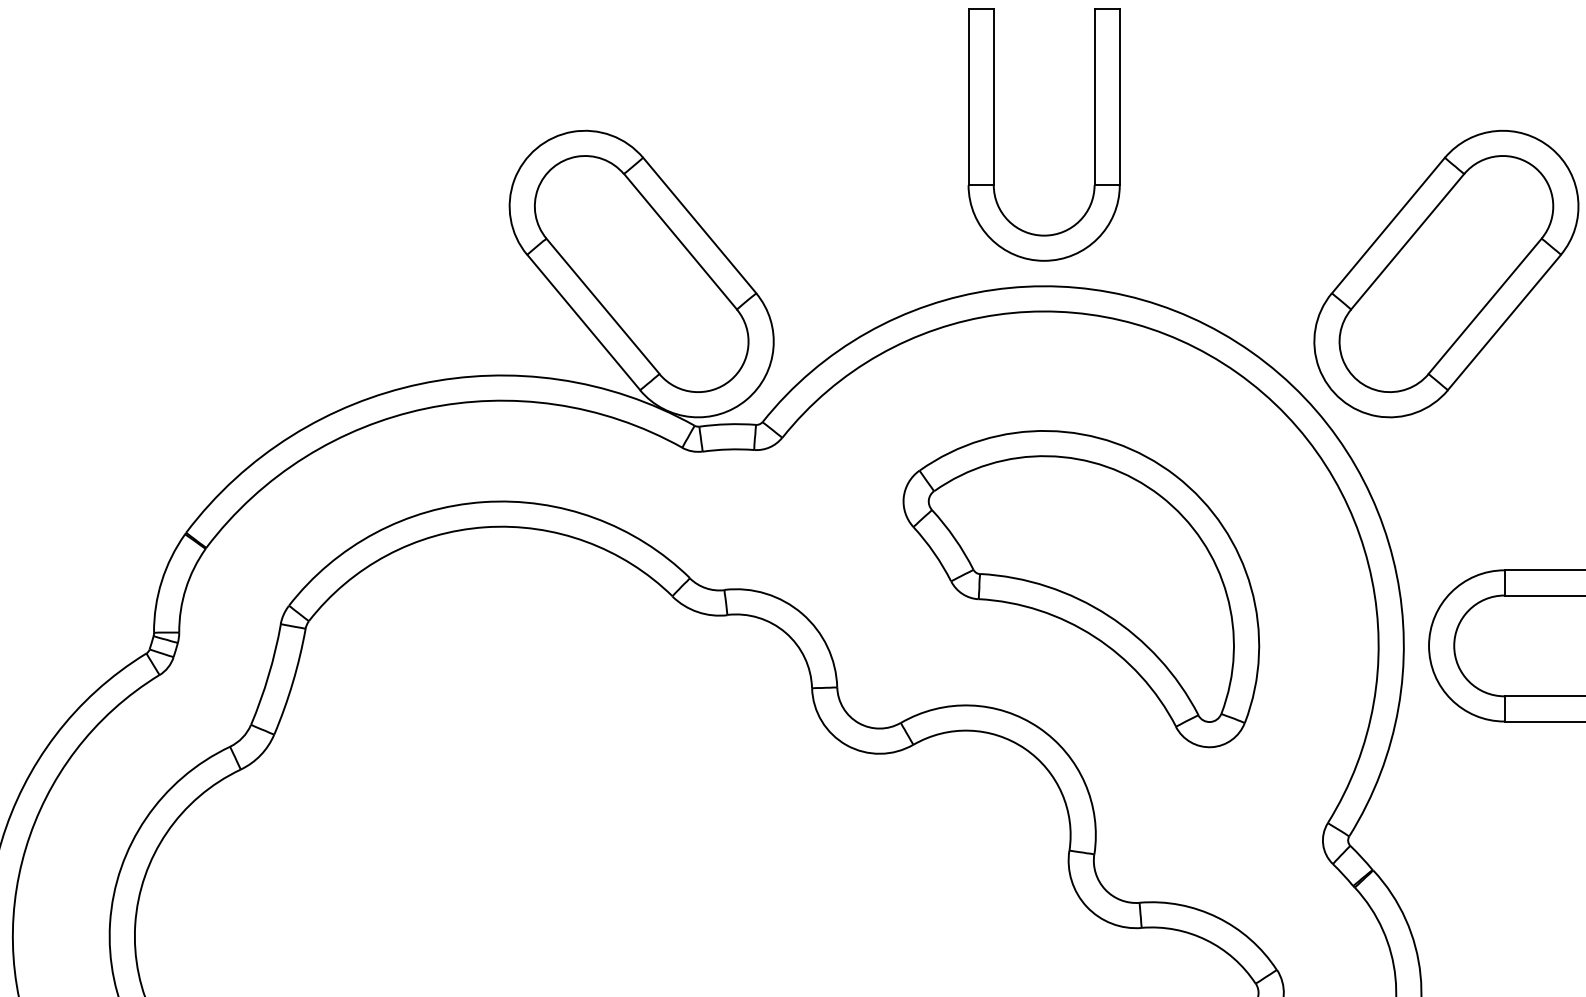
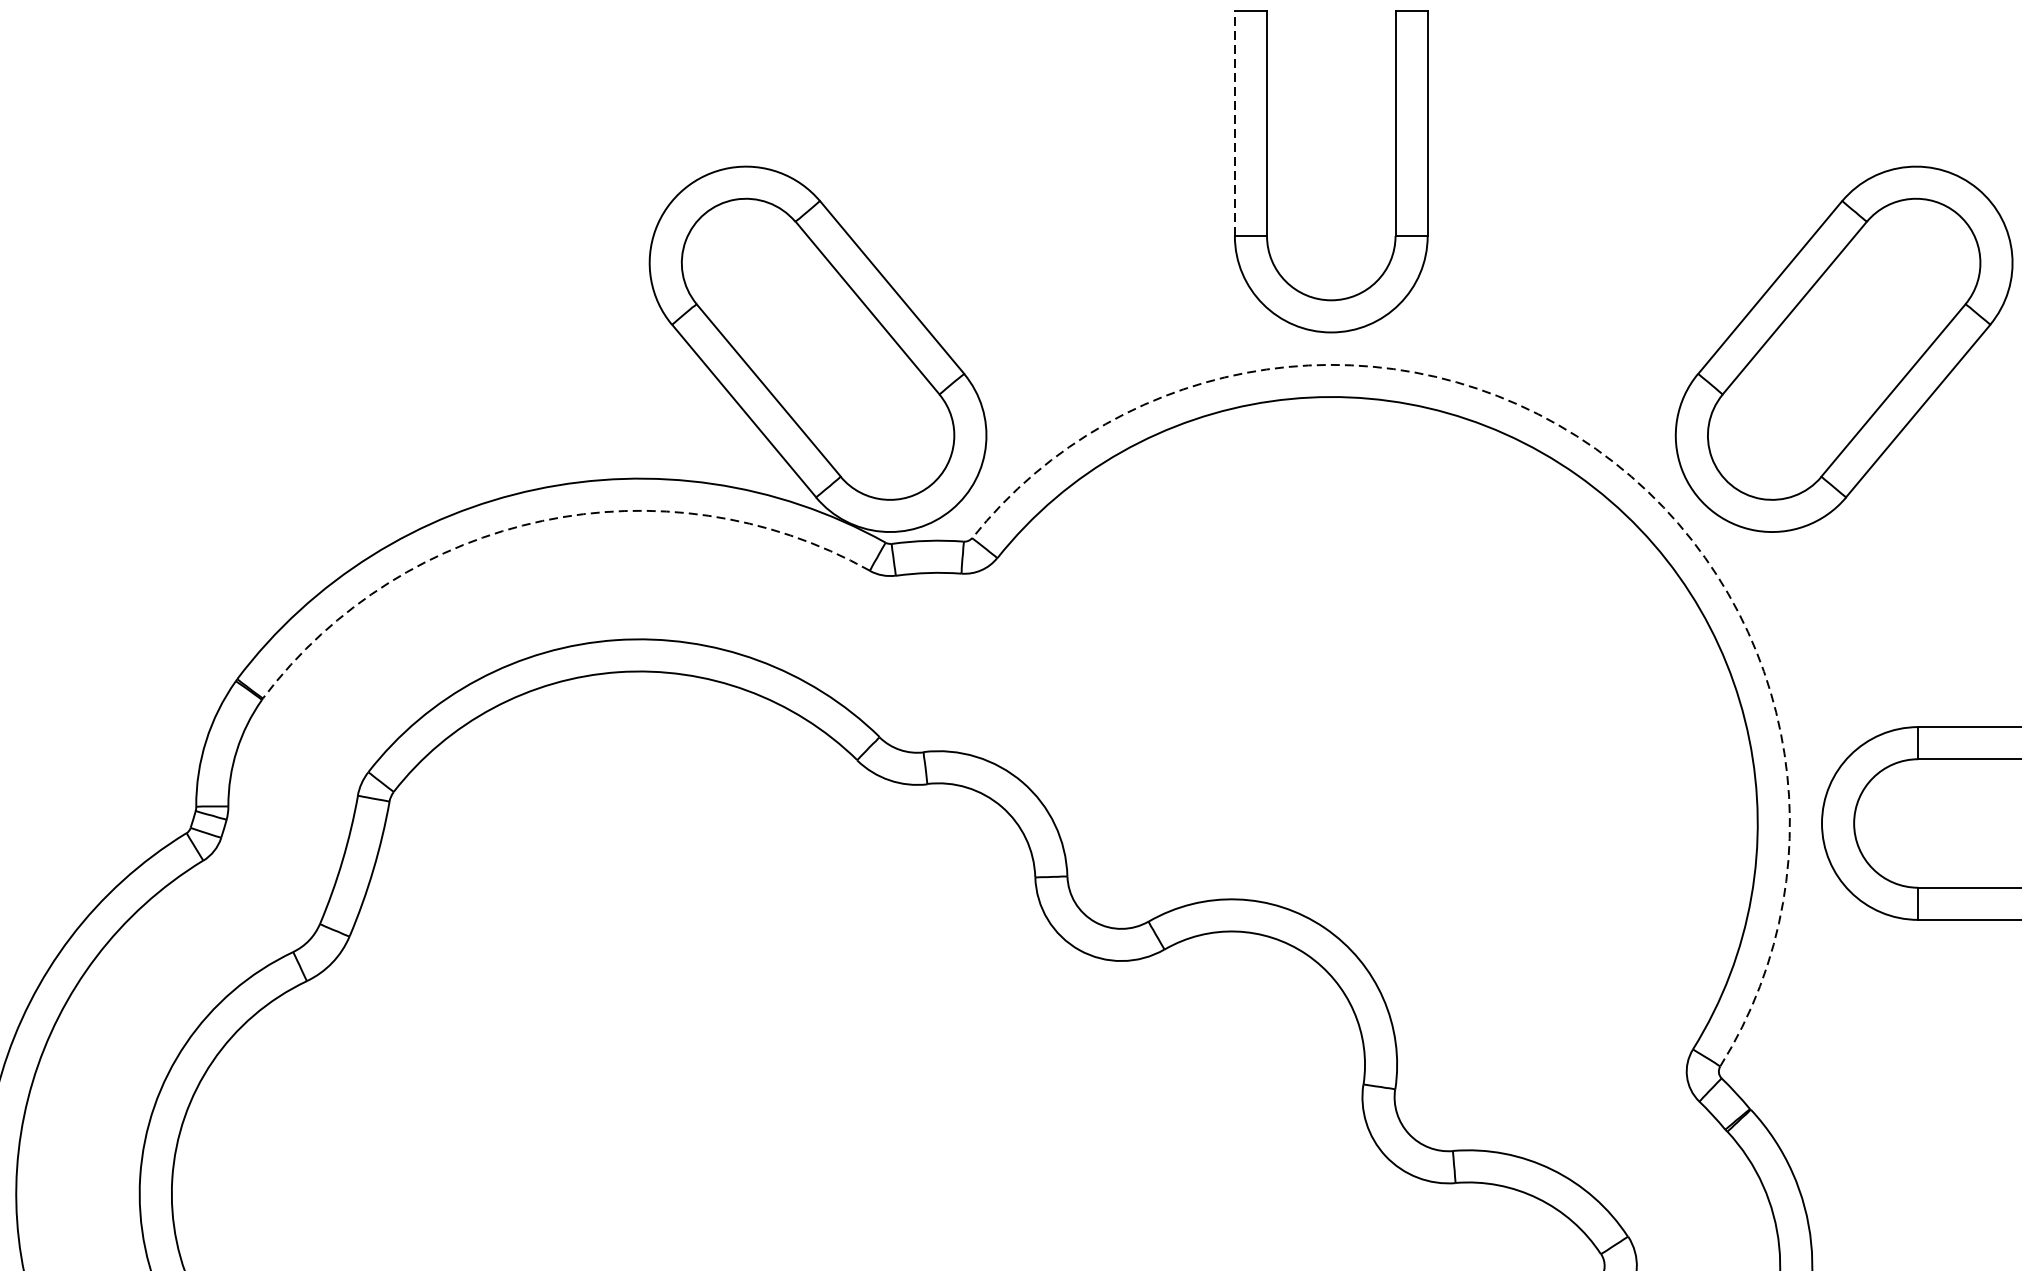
line: (968, 96) -> (1234, 122), solid -> dashed
arc: (1251, 352) -> (1595, 449), solid -> dashed
arc: (425, 408) -> (542, 520), solid -> dashed
part: (1081, 589) -> (1378, 751), removed

